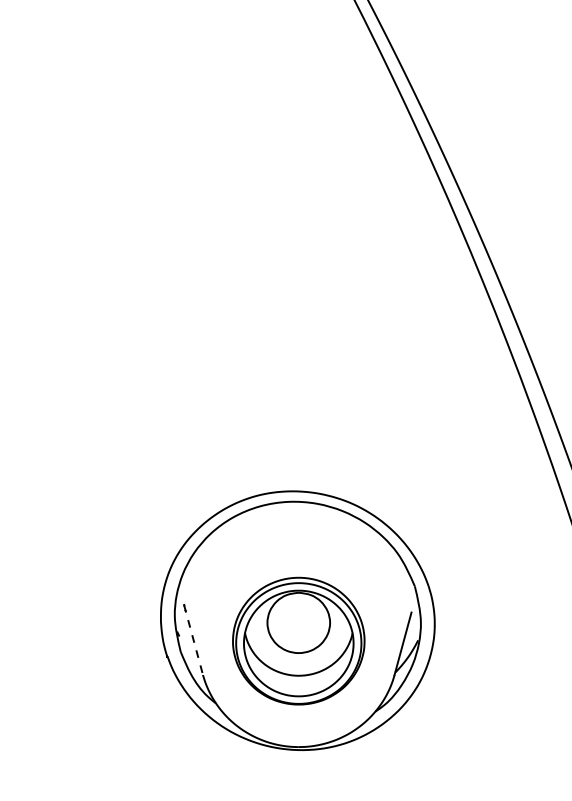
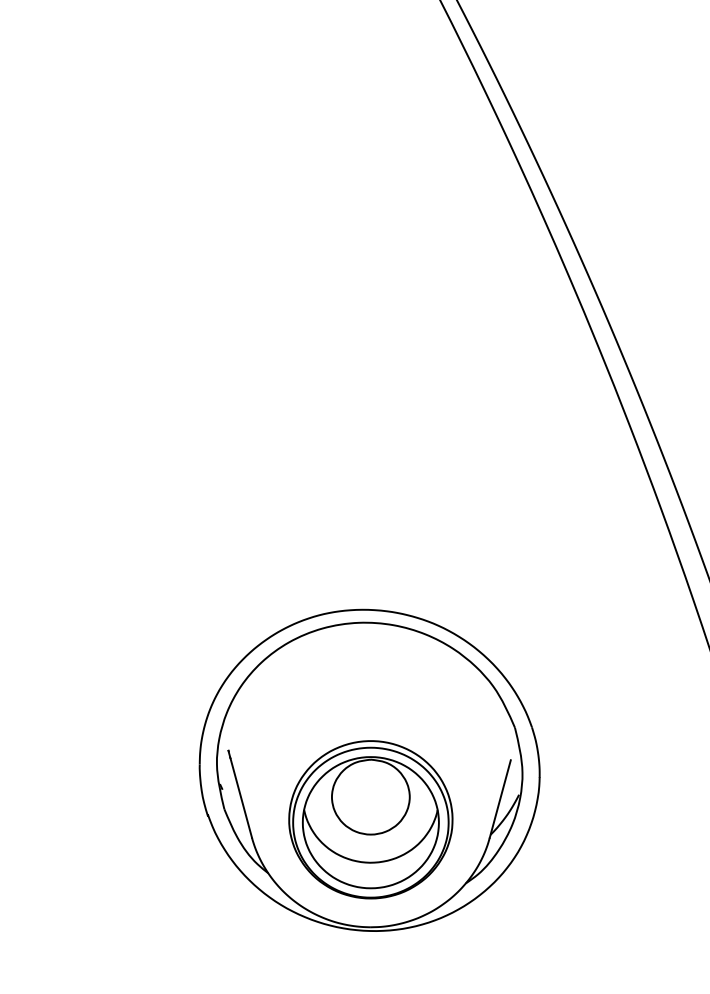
line: (193, 640) -> (240, 794), dashed -> solid
part: (298, 640) -> (370, 819), moved

